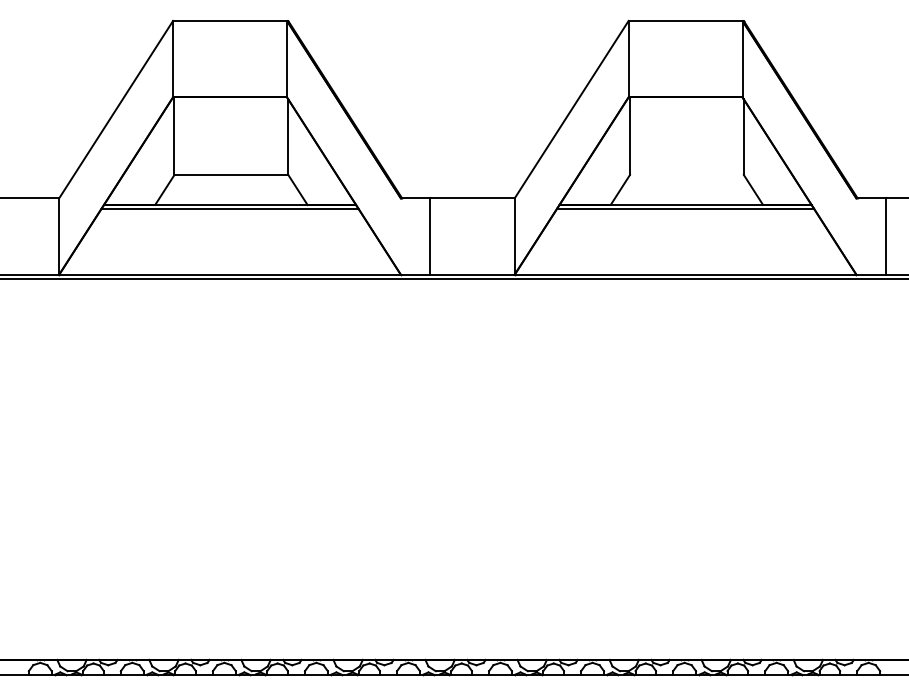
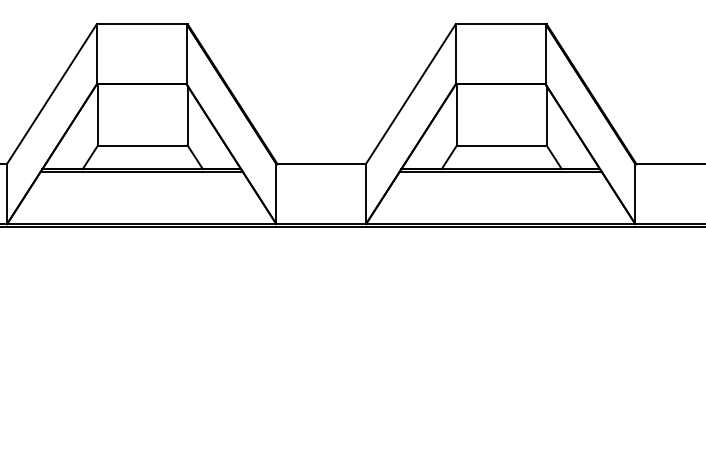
line: (686, 175) -> (501, 145), added
line: (429, 236) -> (276, 193), moved
line: (886, 236) -> (635, 193), moved

